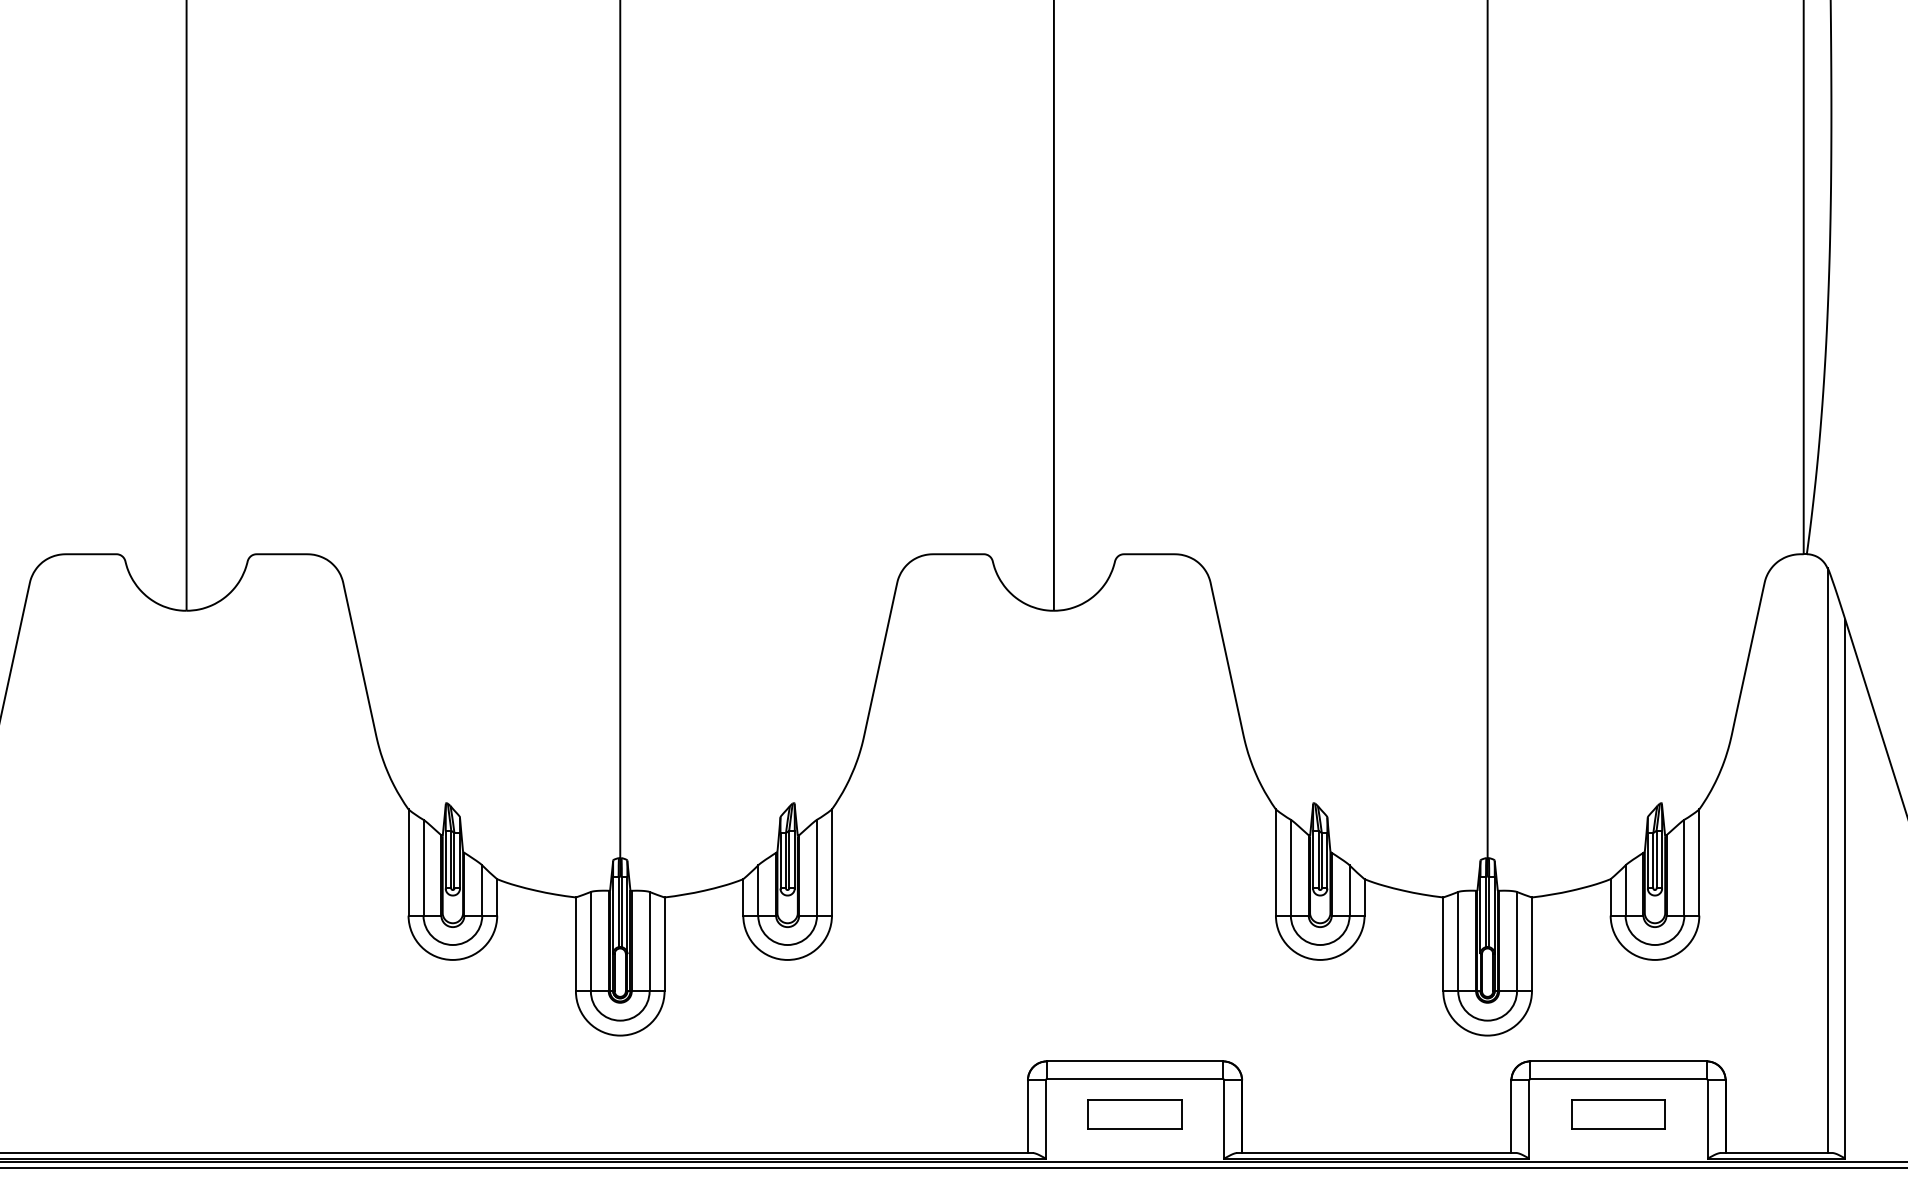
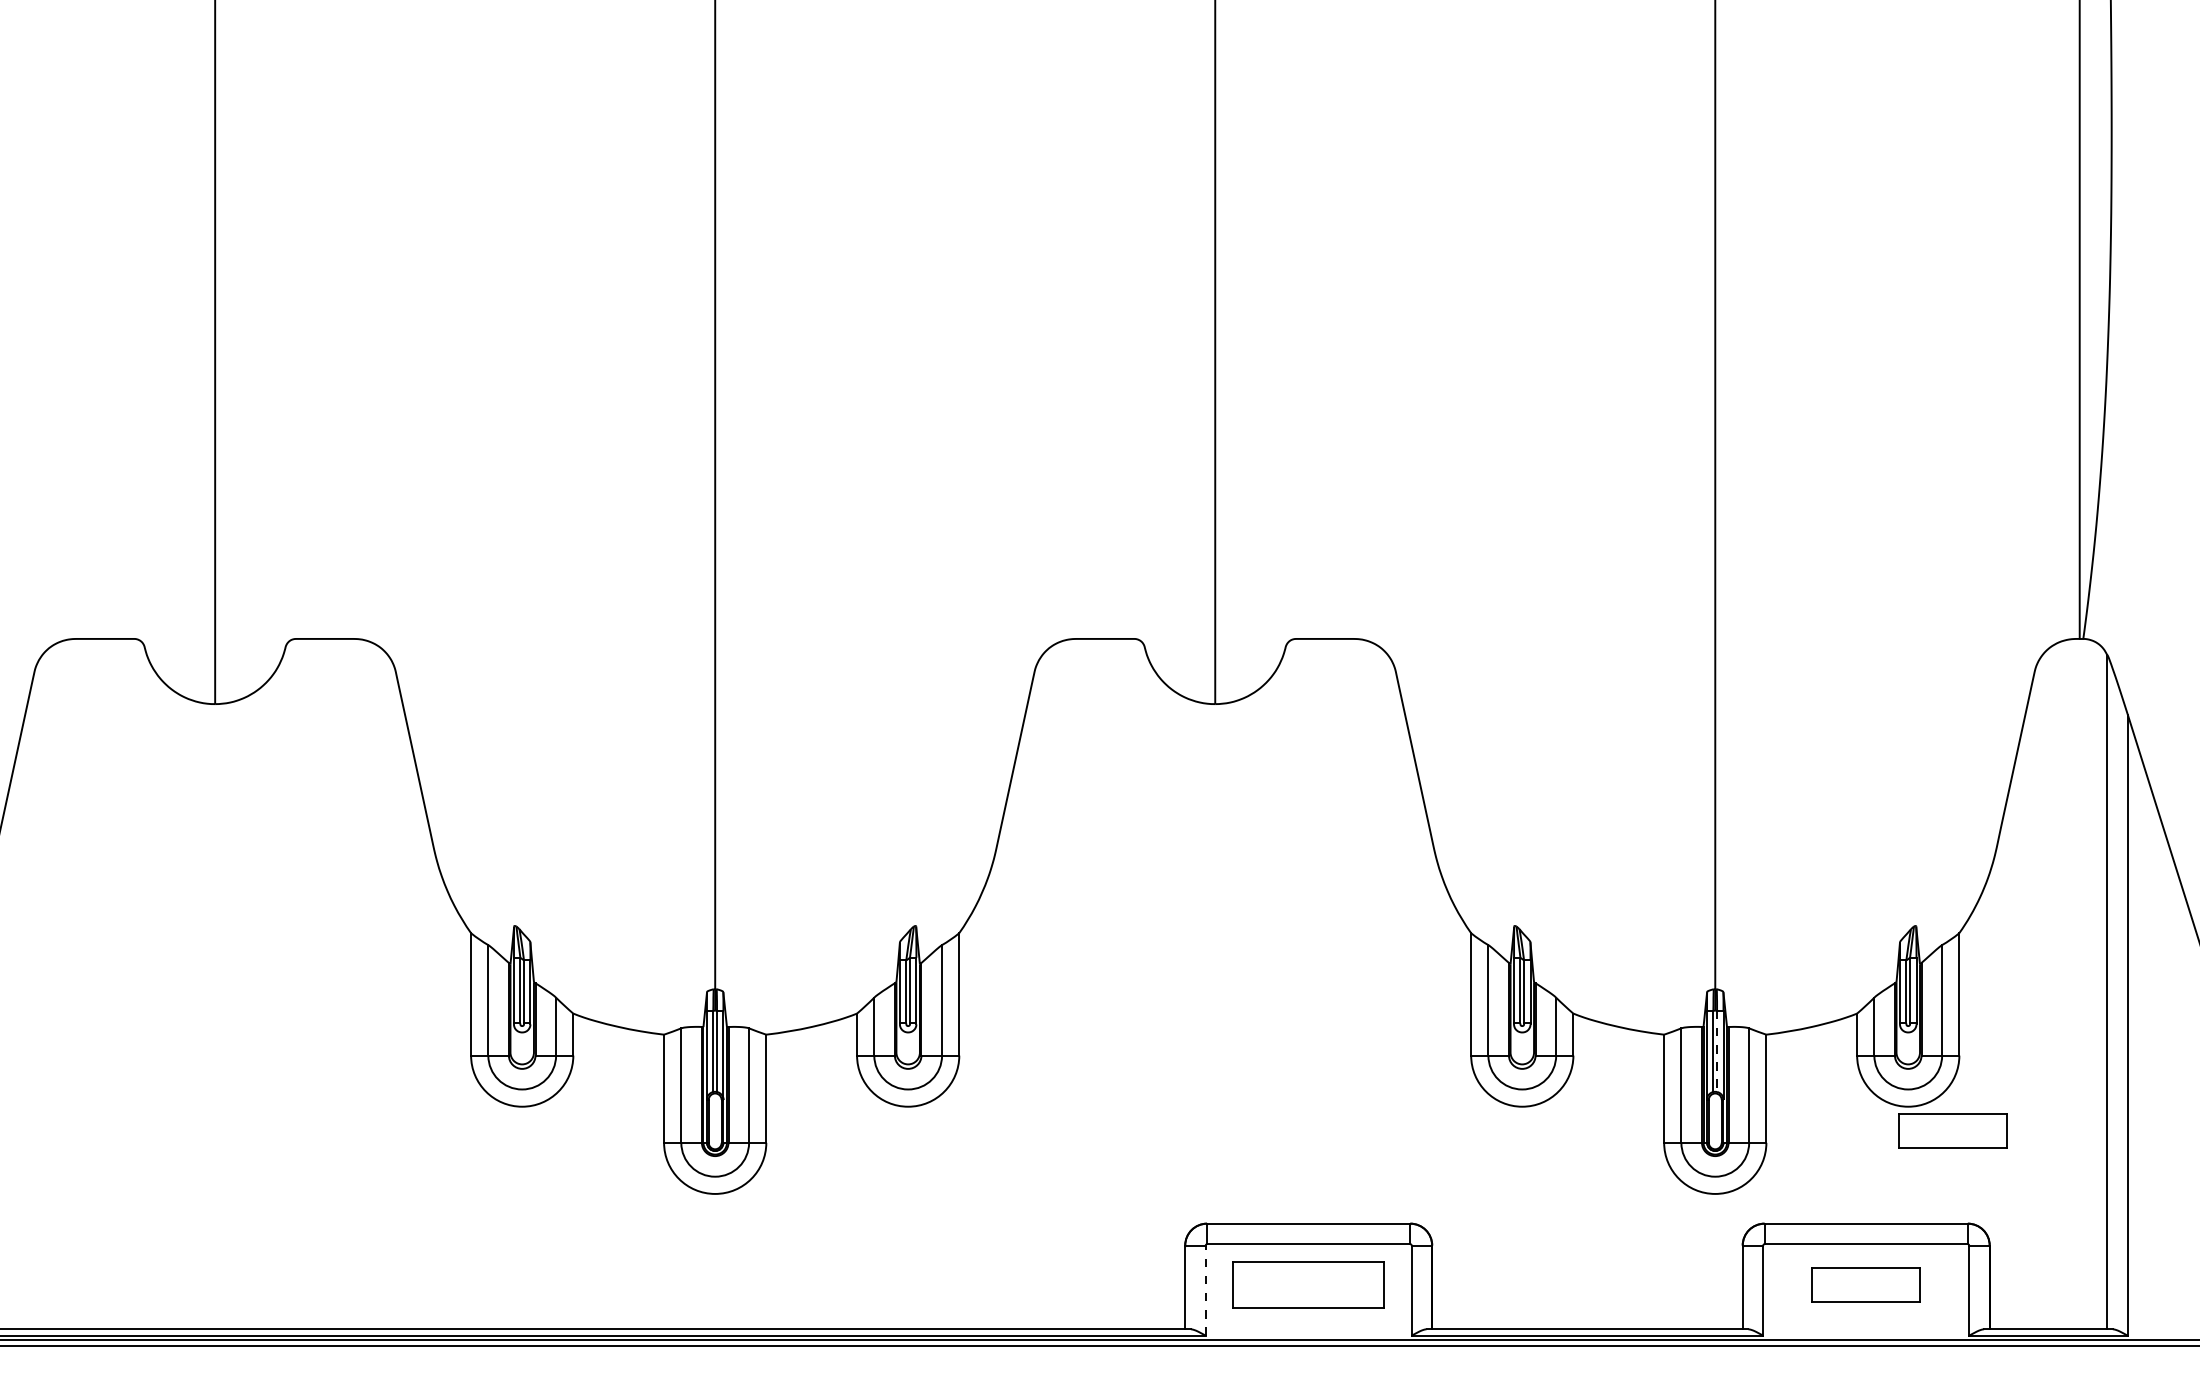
line: (1489, 912) -> (1717, 1051), solid -> dashed
part: (1693, 980) -> (1952, 1130), added
part: (1134, 1114) -> (1308, 1284), size x1.4
line: (1045, 1119) -> (1205, 1290), solid -> dashed

